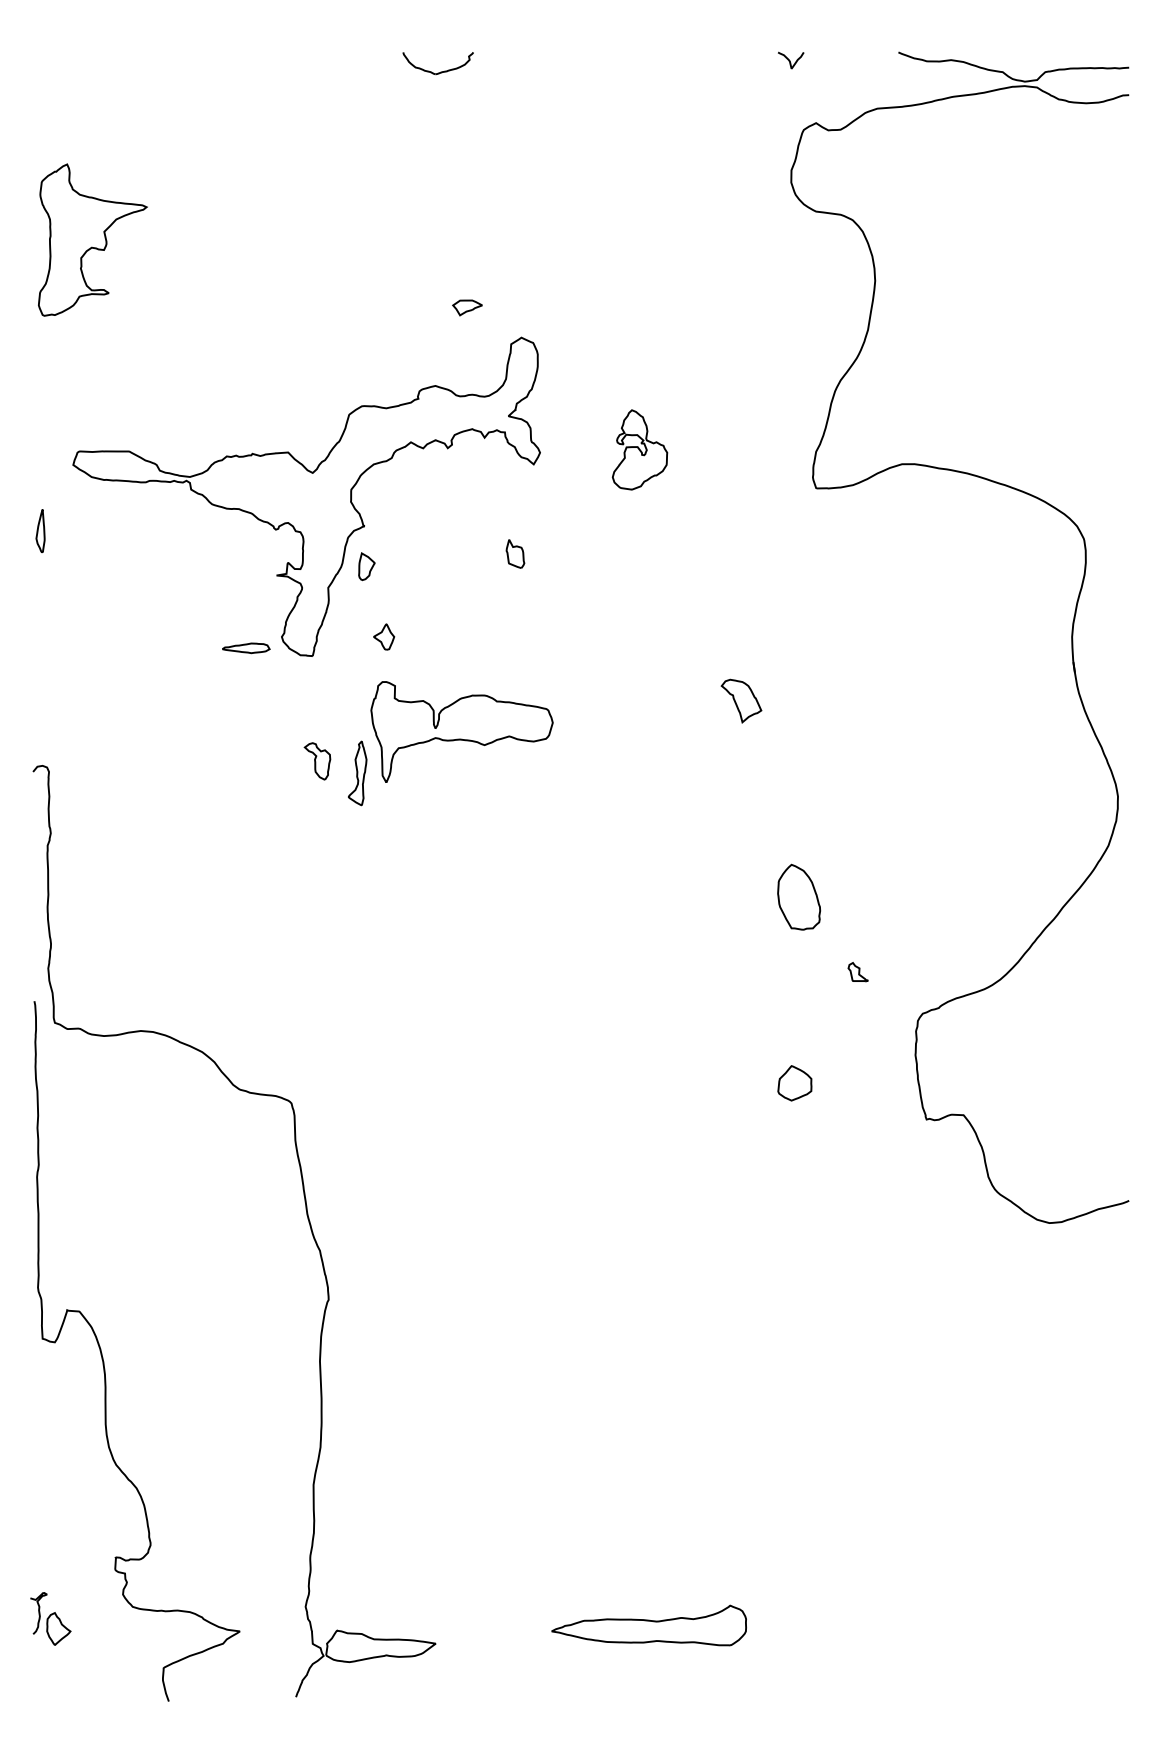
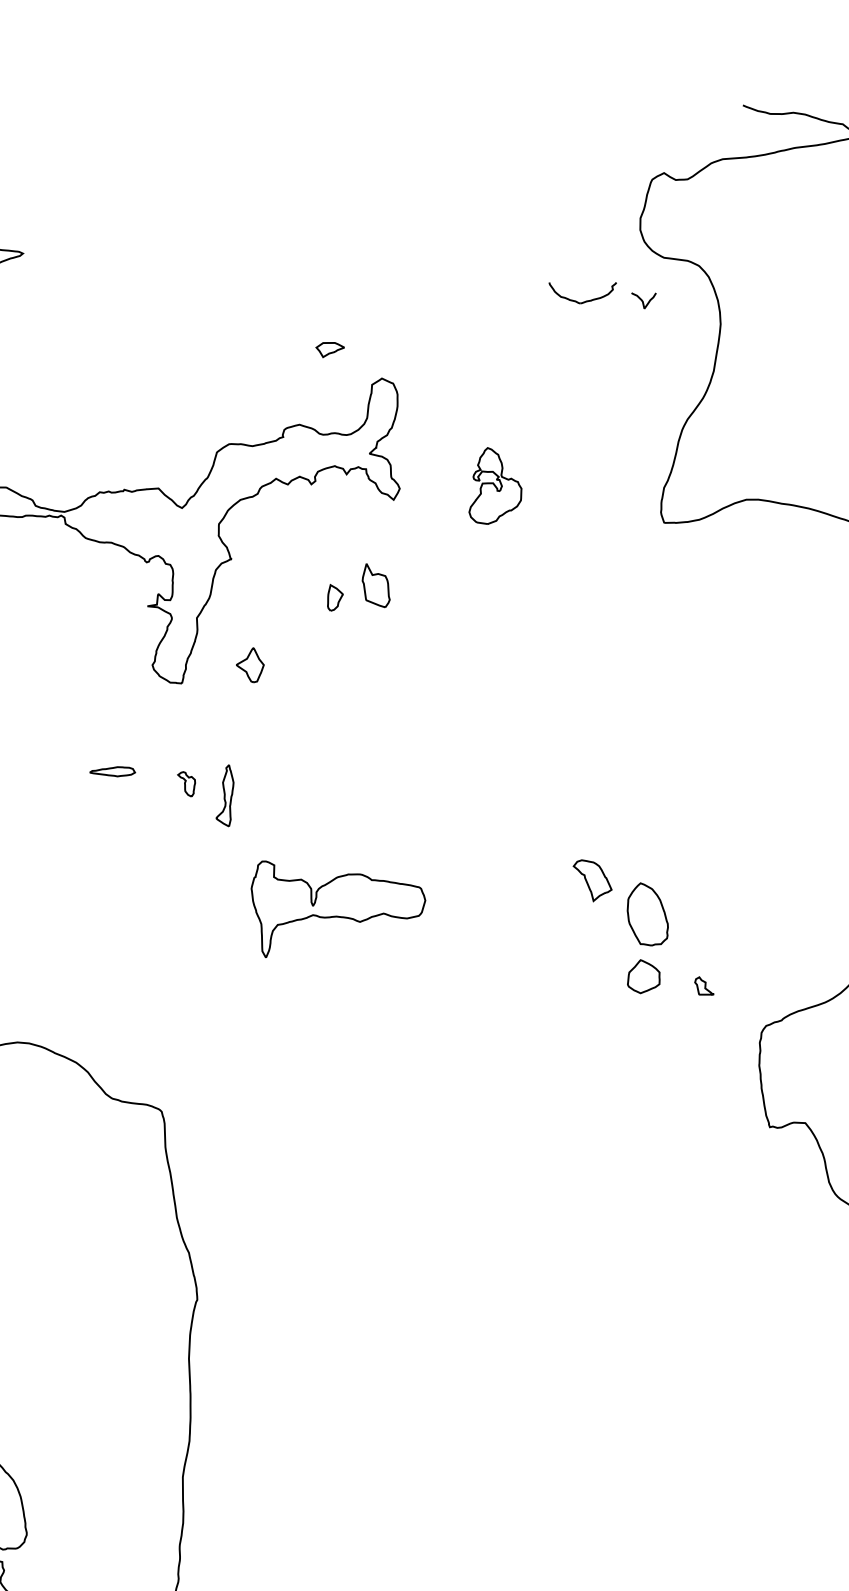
curve: (790, 60) -> (643, 300), moved
part: (440, 71) -> (584, 300), moved
part: (515, 553) -> (376, 585), size x1.6
part: (366, 566) -> (335, 597), moved
part: (384, 636) -> (250, 664), size x1.4
part: (246, 648) -> (112, 771), moved
part: (741, 700) -> (592, 880), moved
part: (461, 731) -> (337, 908), moved
part: (317, 761) -> (186, 784), size x0.7
part: (794, 1083) -> (643, 976), moved

